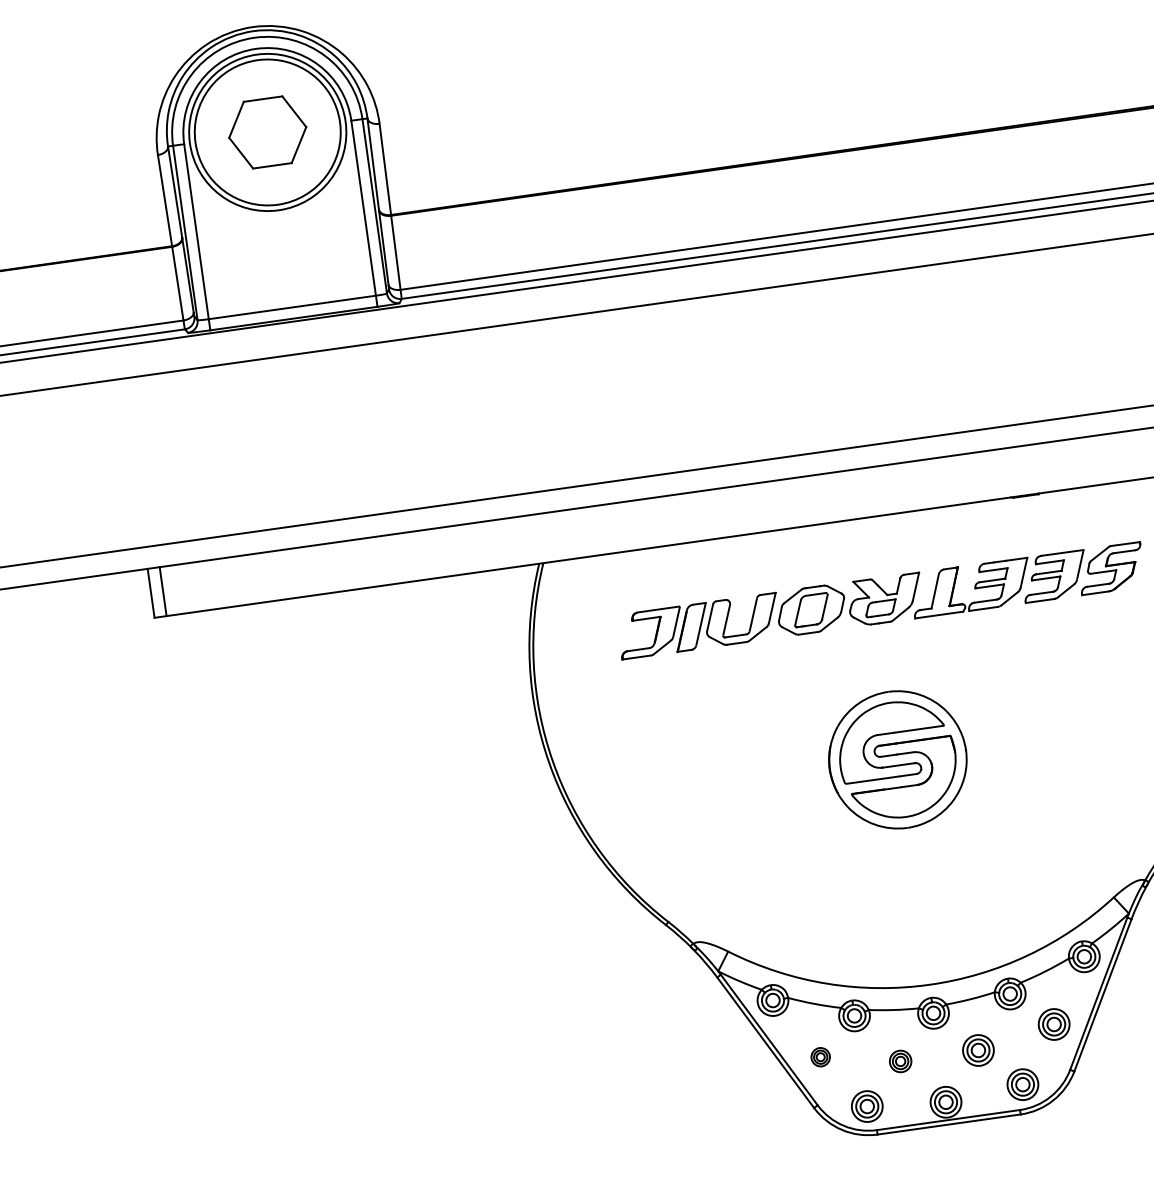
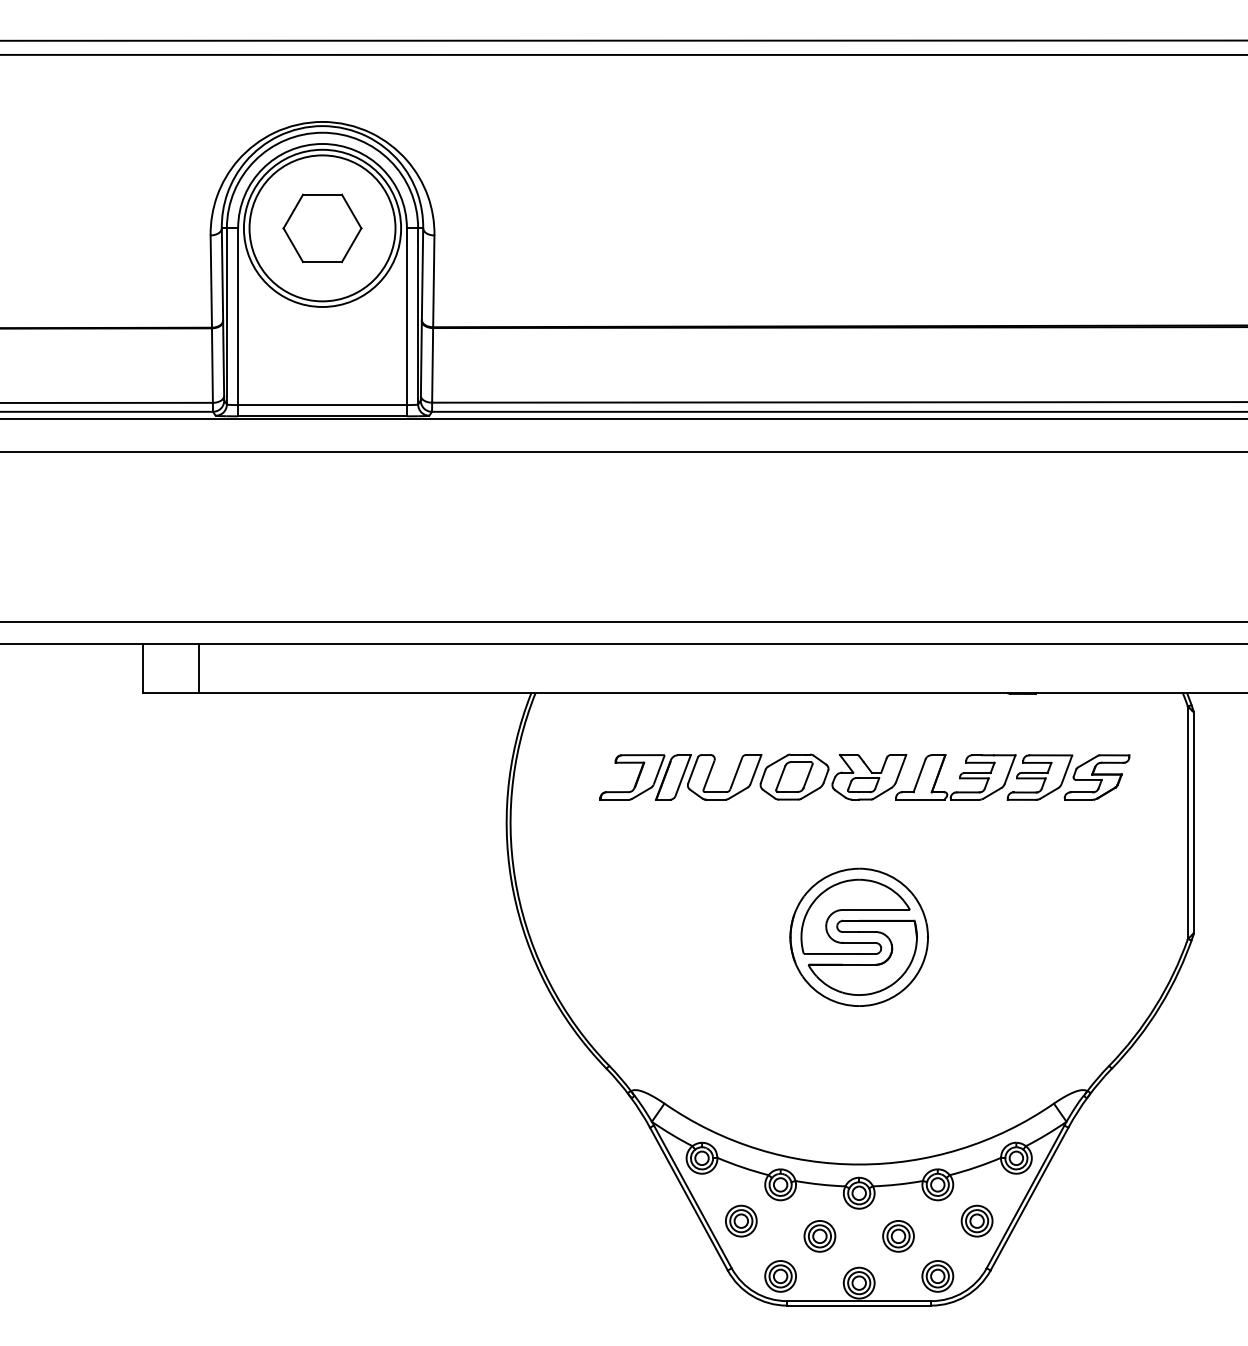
line: (163, 591) -> (199, 668), moved
part: (820, 1056) -> (741, 1220), size x1.67
part: (900, 1061) -> (819, 1236), size x1.43

